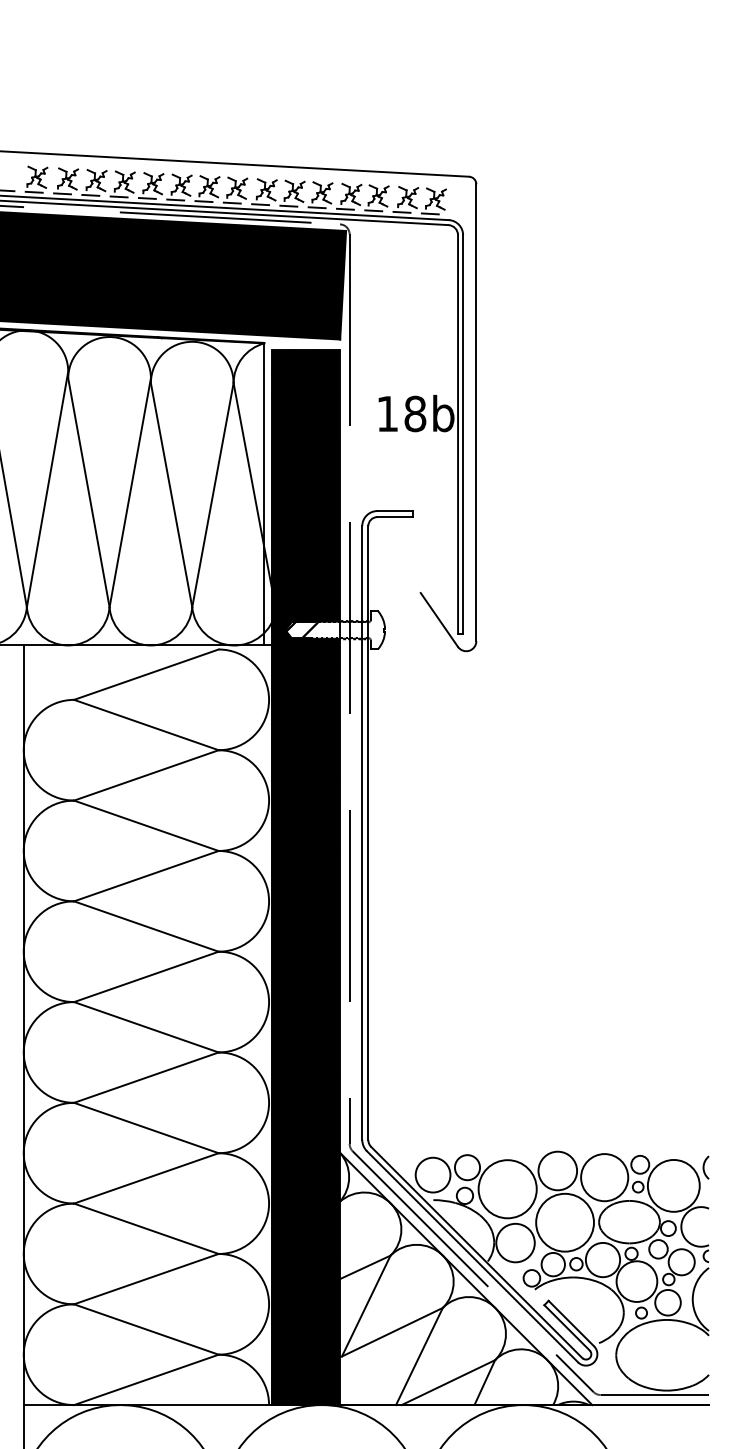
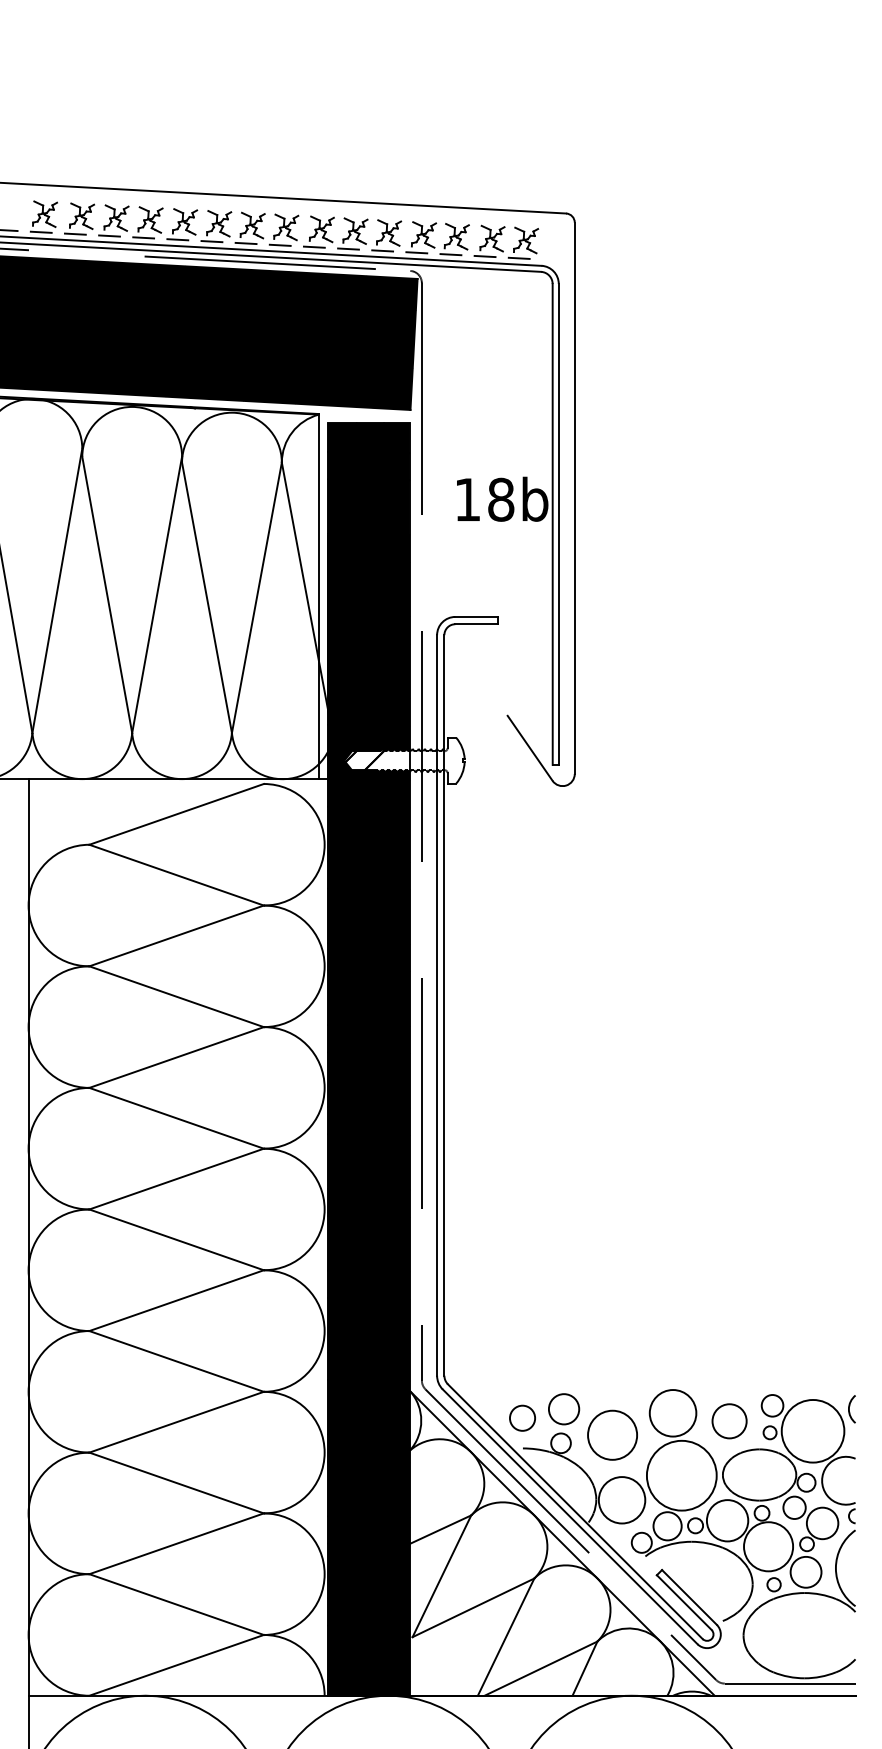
circle: (433, 1175) -> (522, 1418), size x0.6
circle: (604, 1176) -> (729, 1420), size x0.6
circle: (507, 1189) -> (612, 1435), size x0.7

